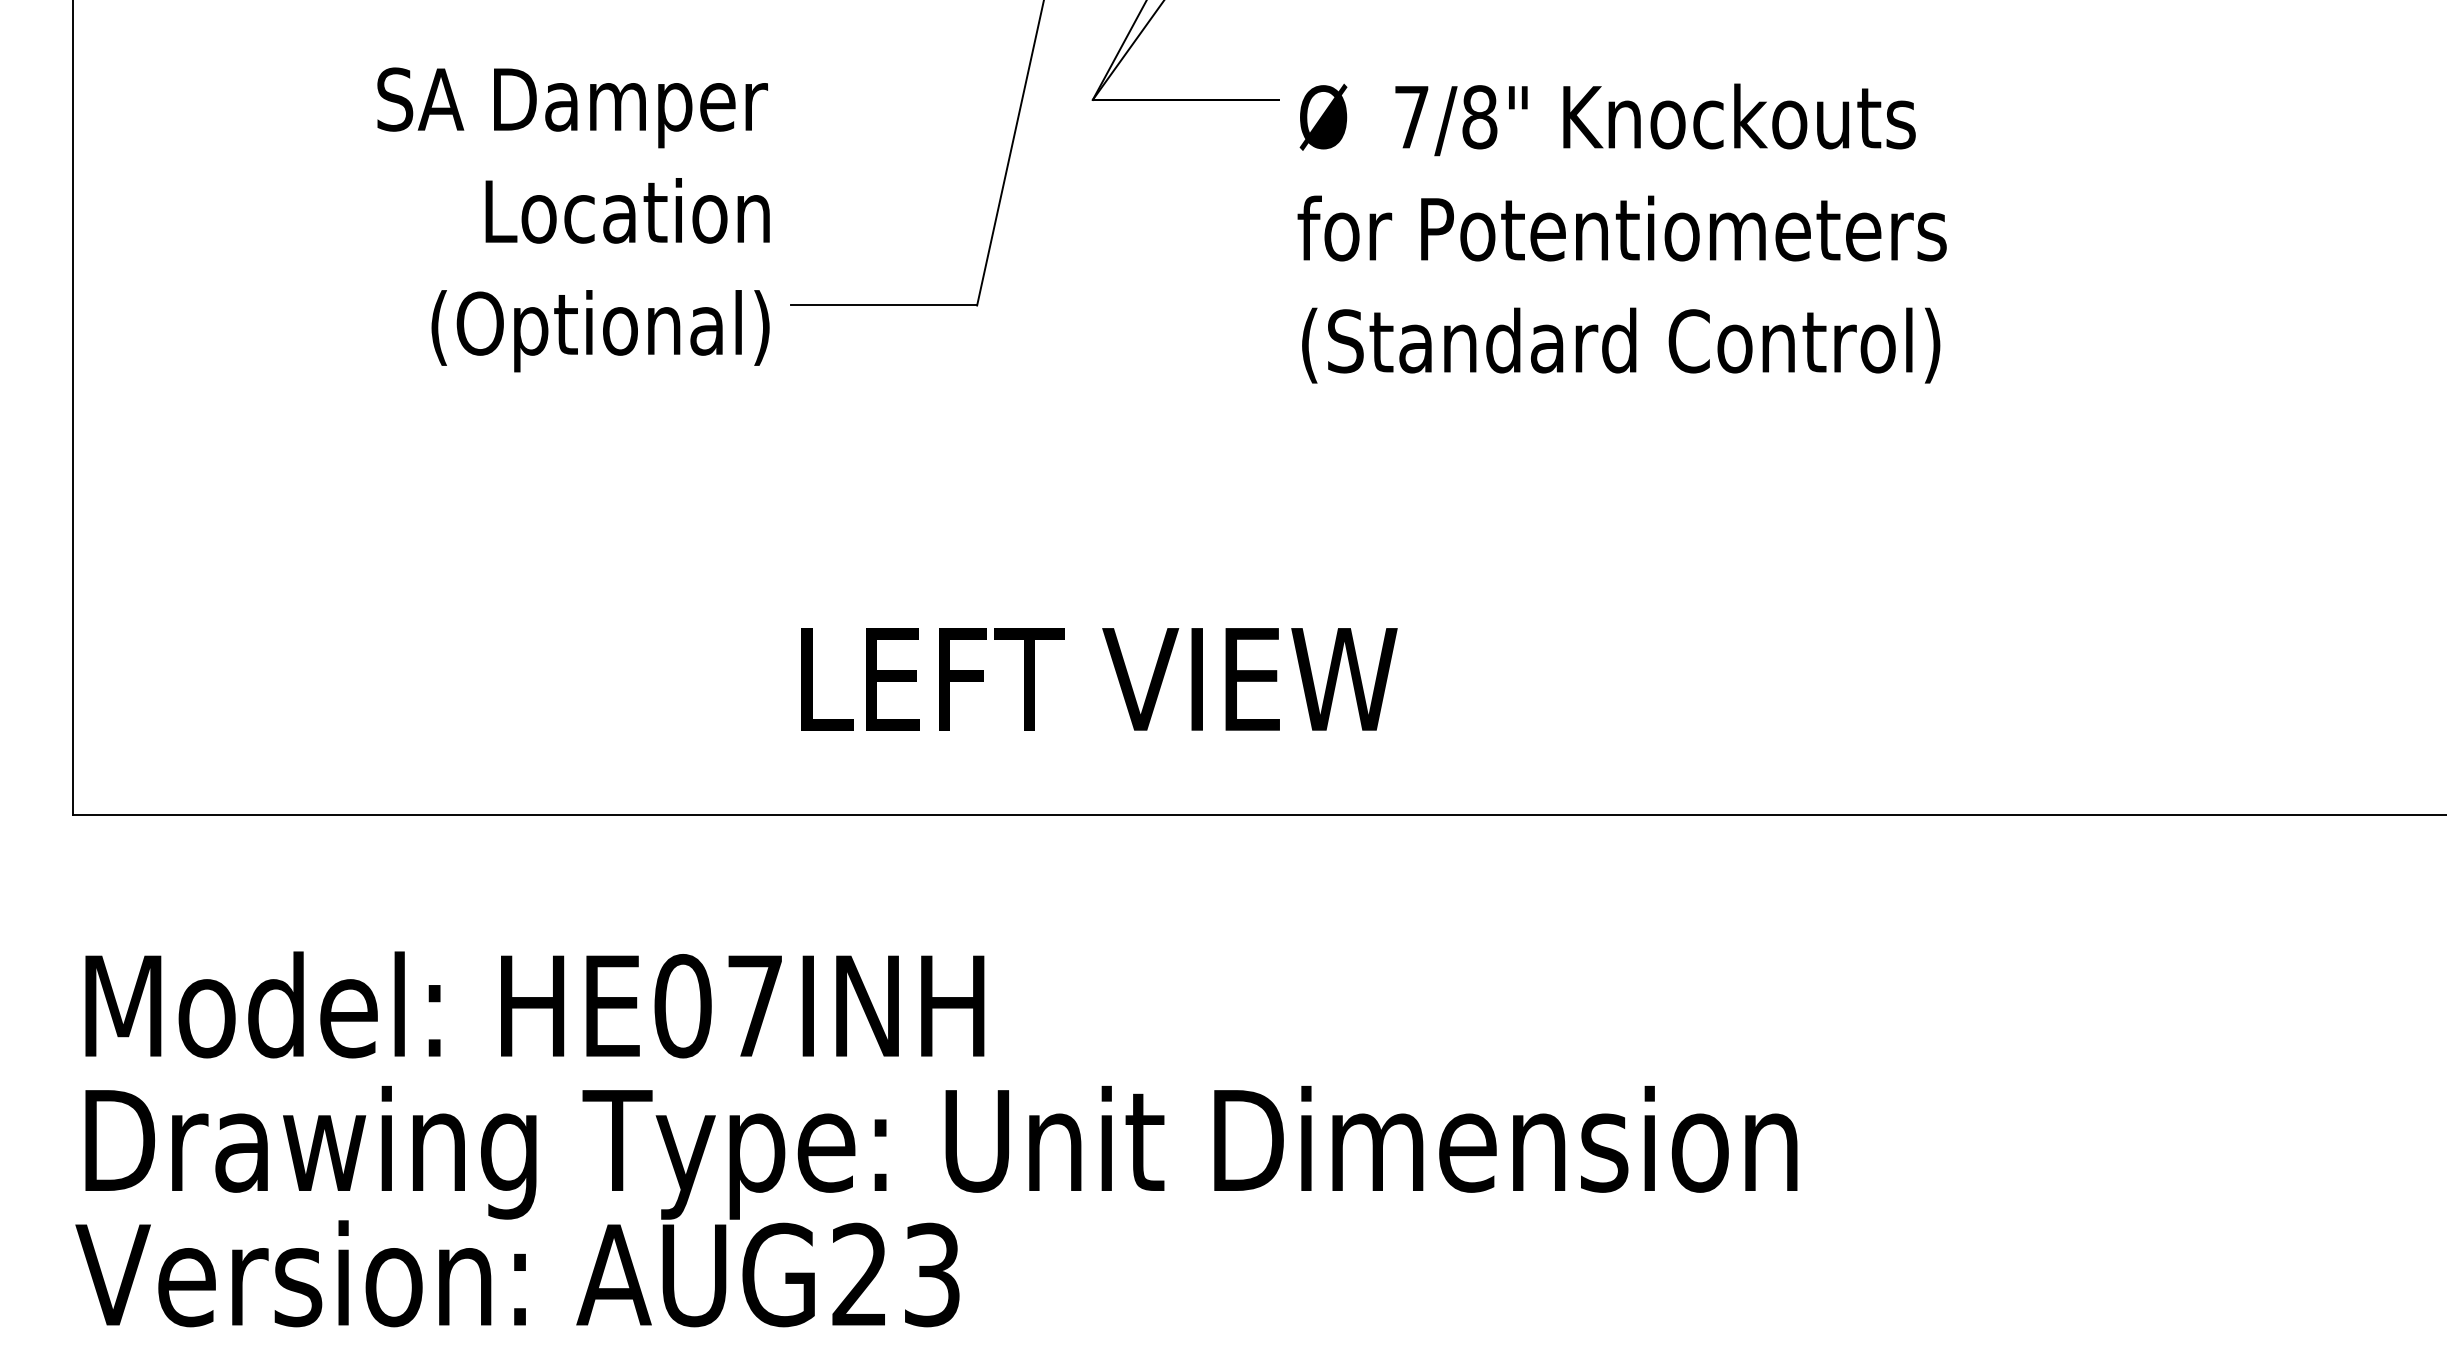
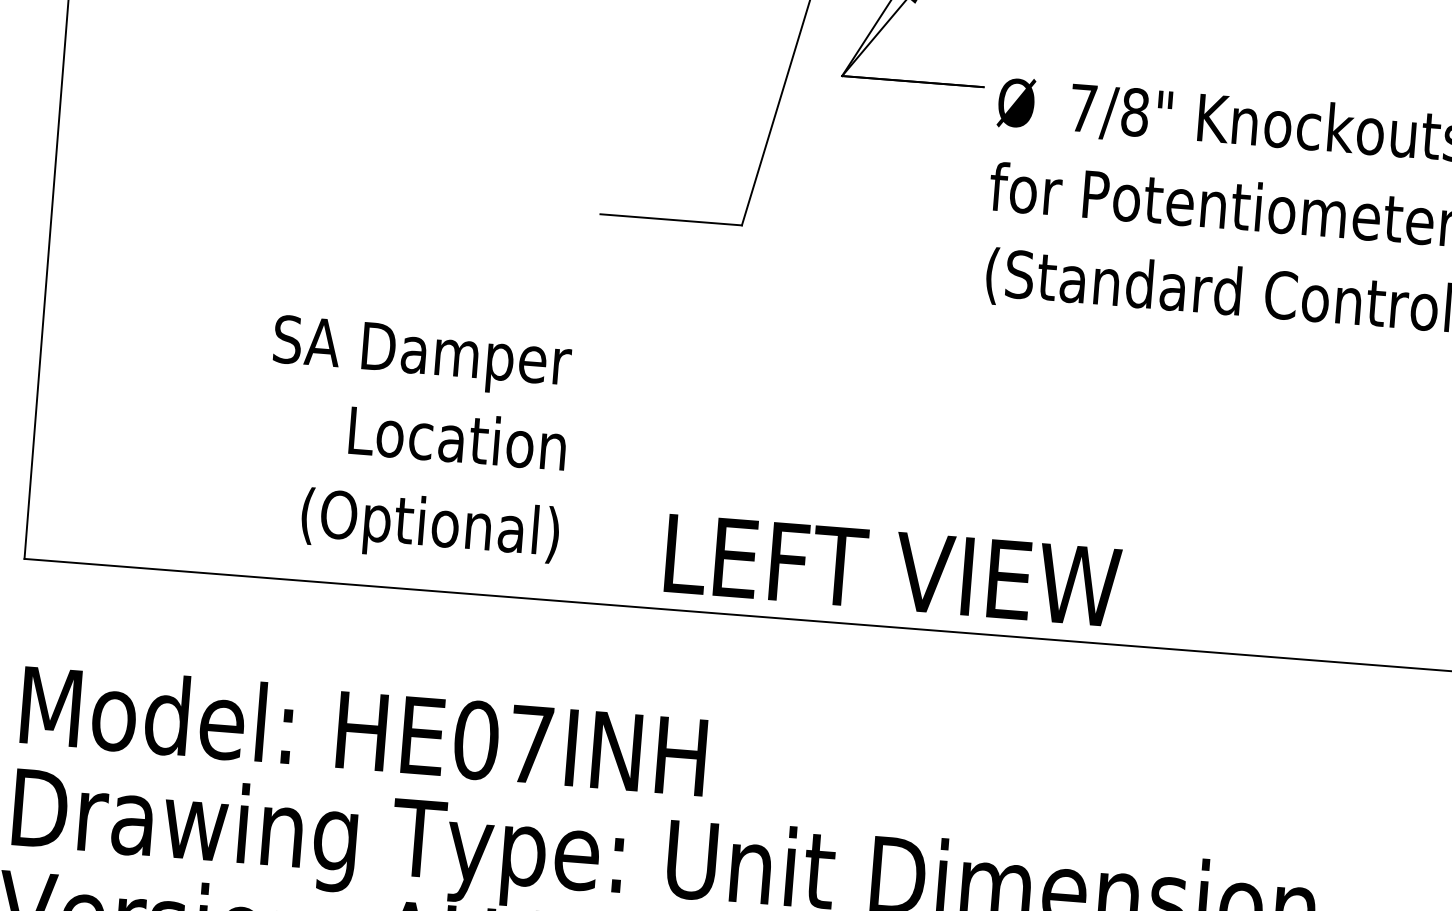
text: (573, 219) -> (416, 441), moved
text: (1099, 679) -> (893, 570), moved

